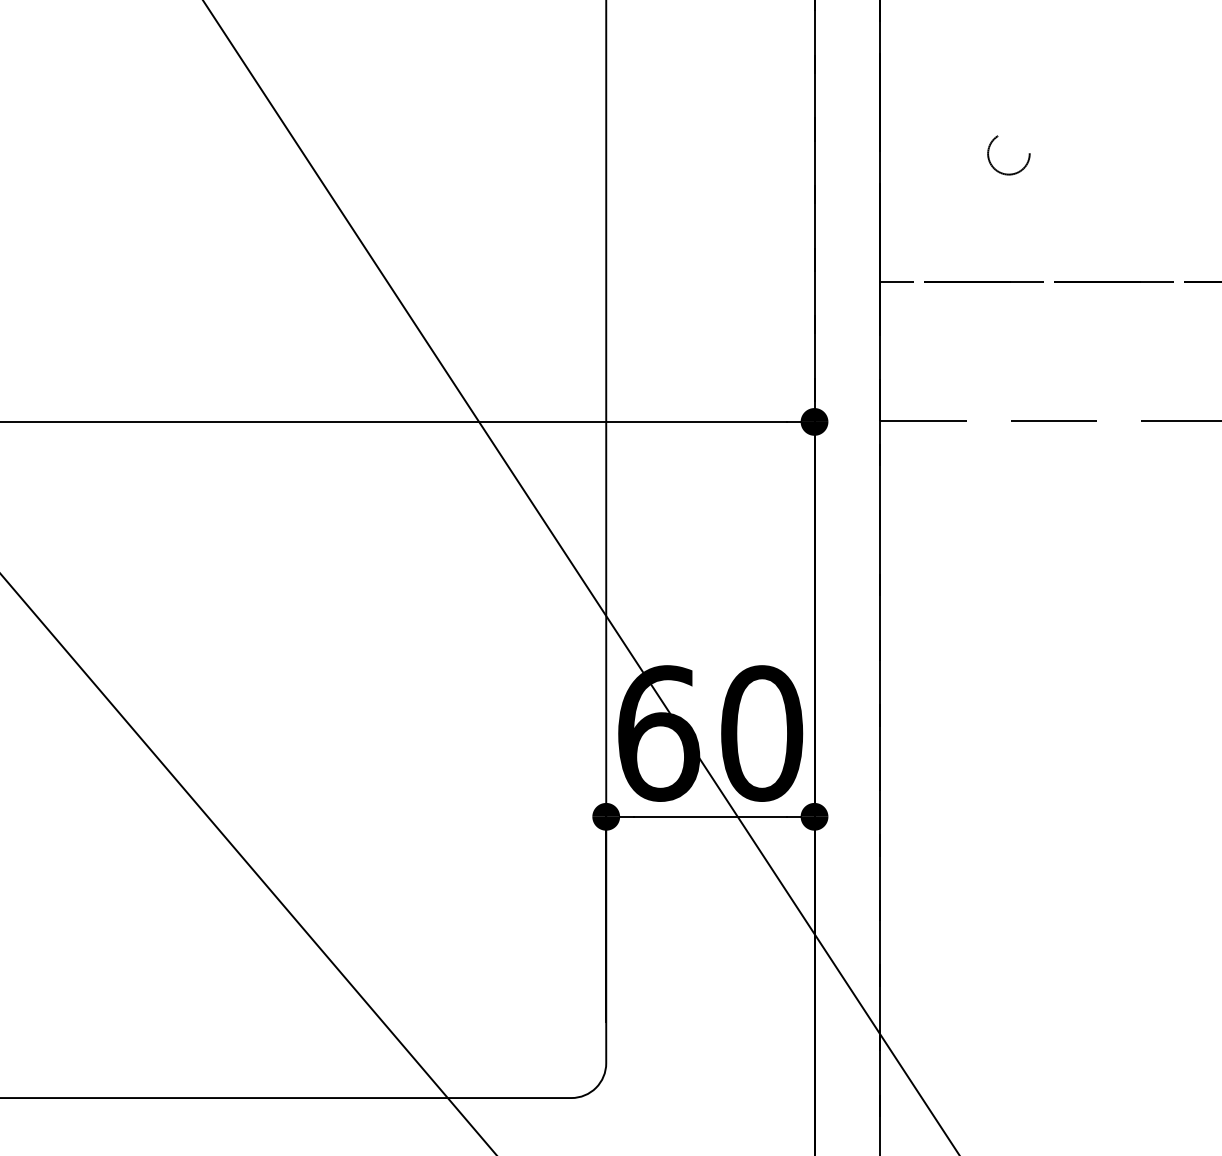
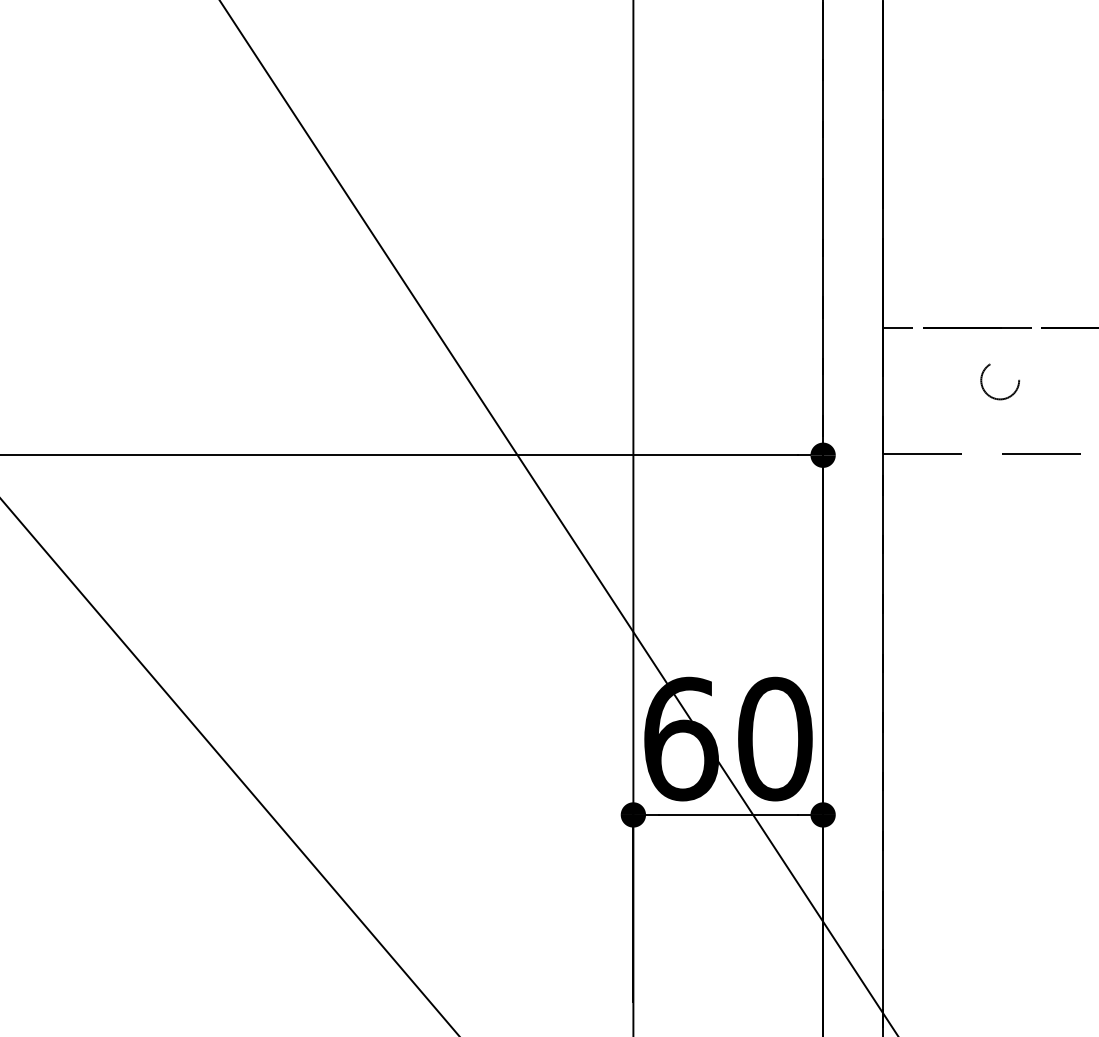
circle: (1008, 155) -> (999, 381), moved

